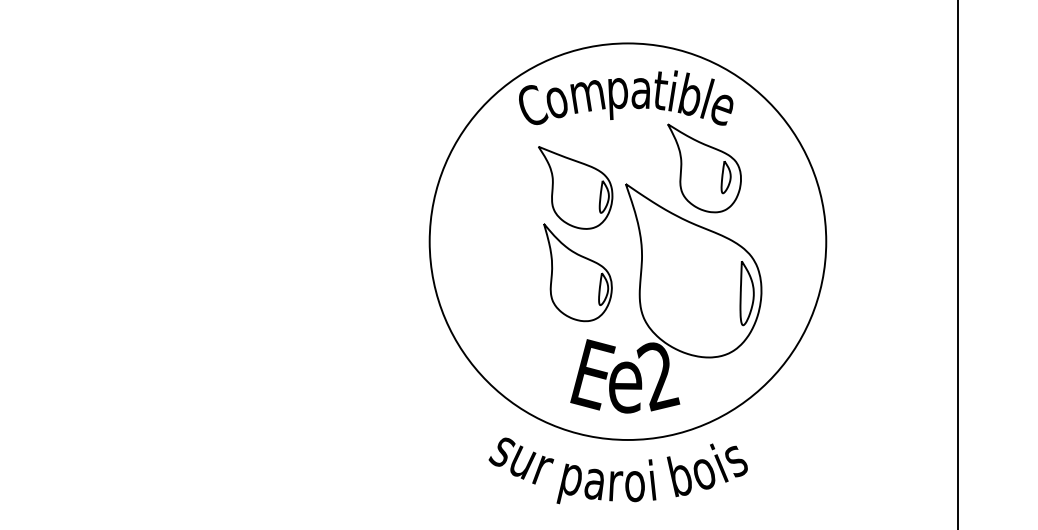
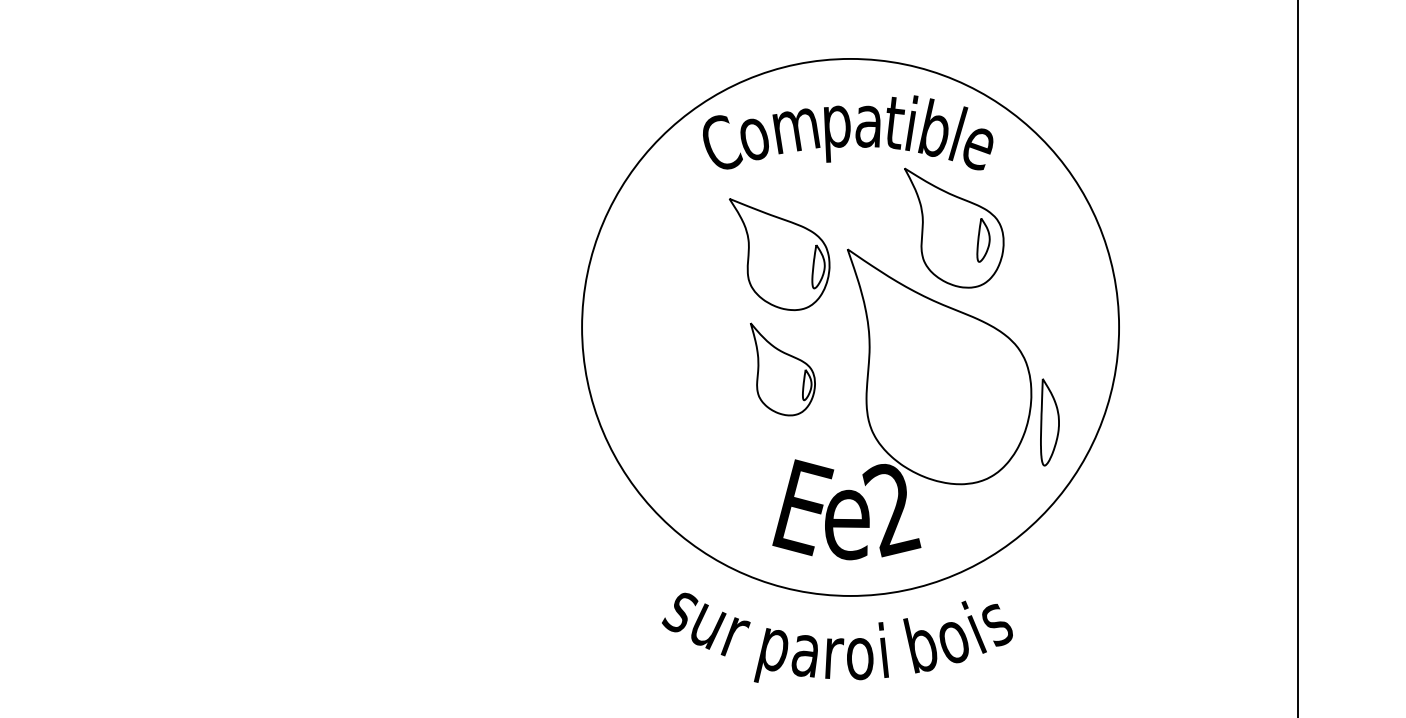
part: (577, 272) -> (782, 369), size x0.7
part: (746, 293) -> (1049, 422), moved

